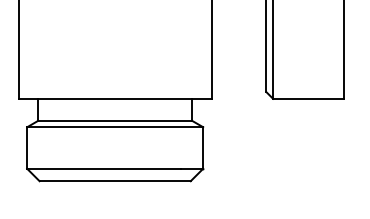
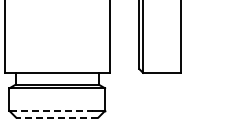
line: (104, 168) -> (51, 110), solid -> dashed
line: (113, 180) -> (56, 117), solid -> dashed

